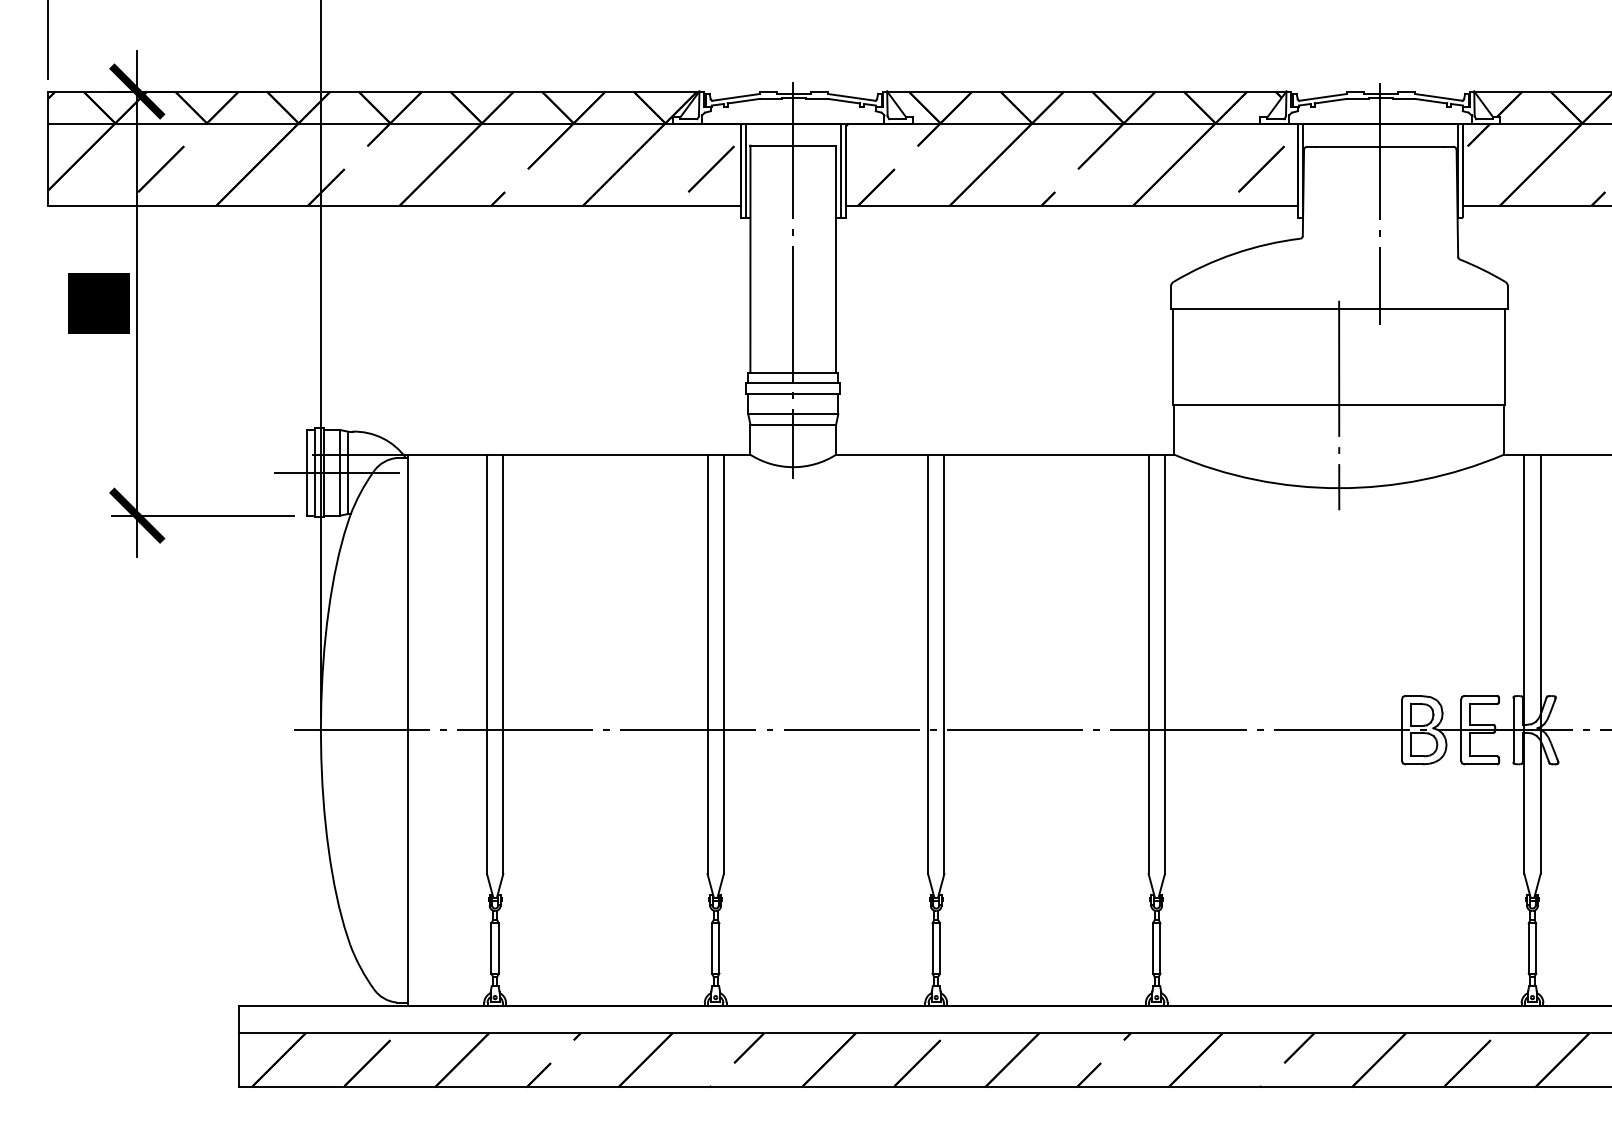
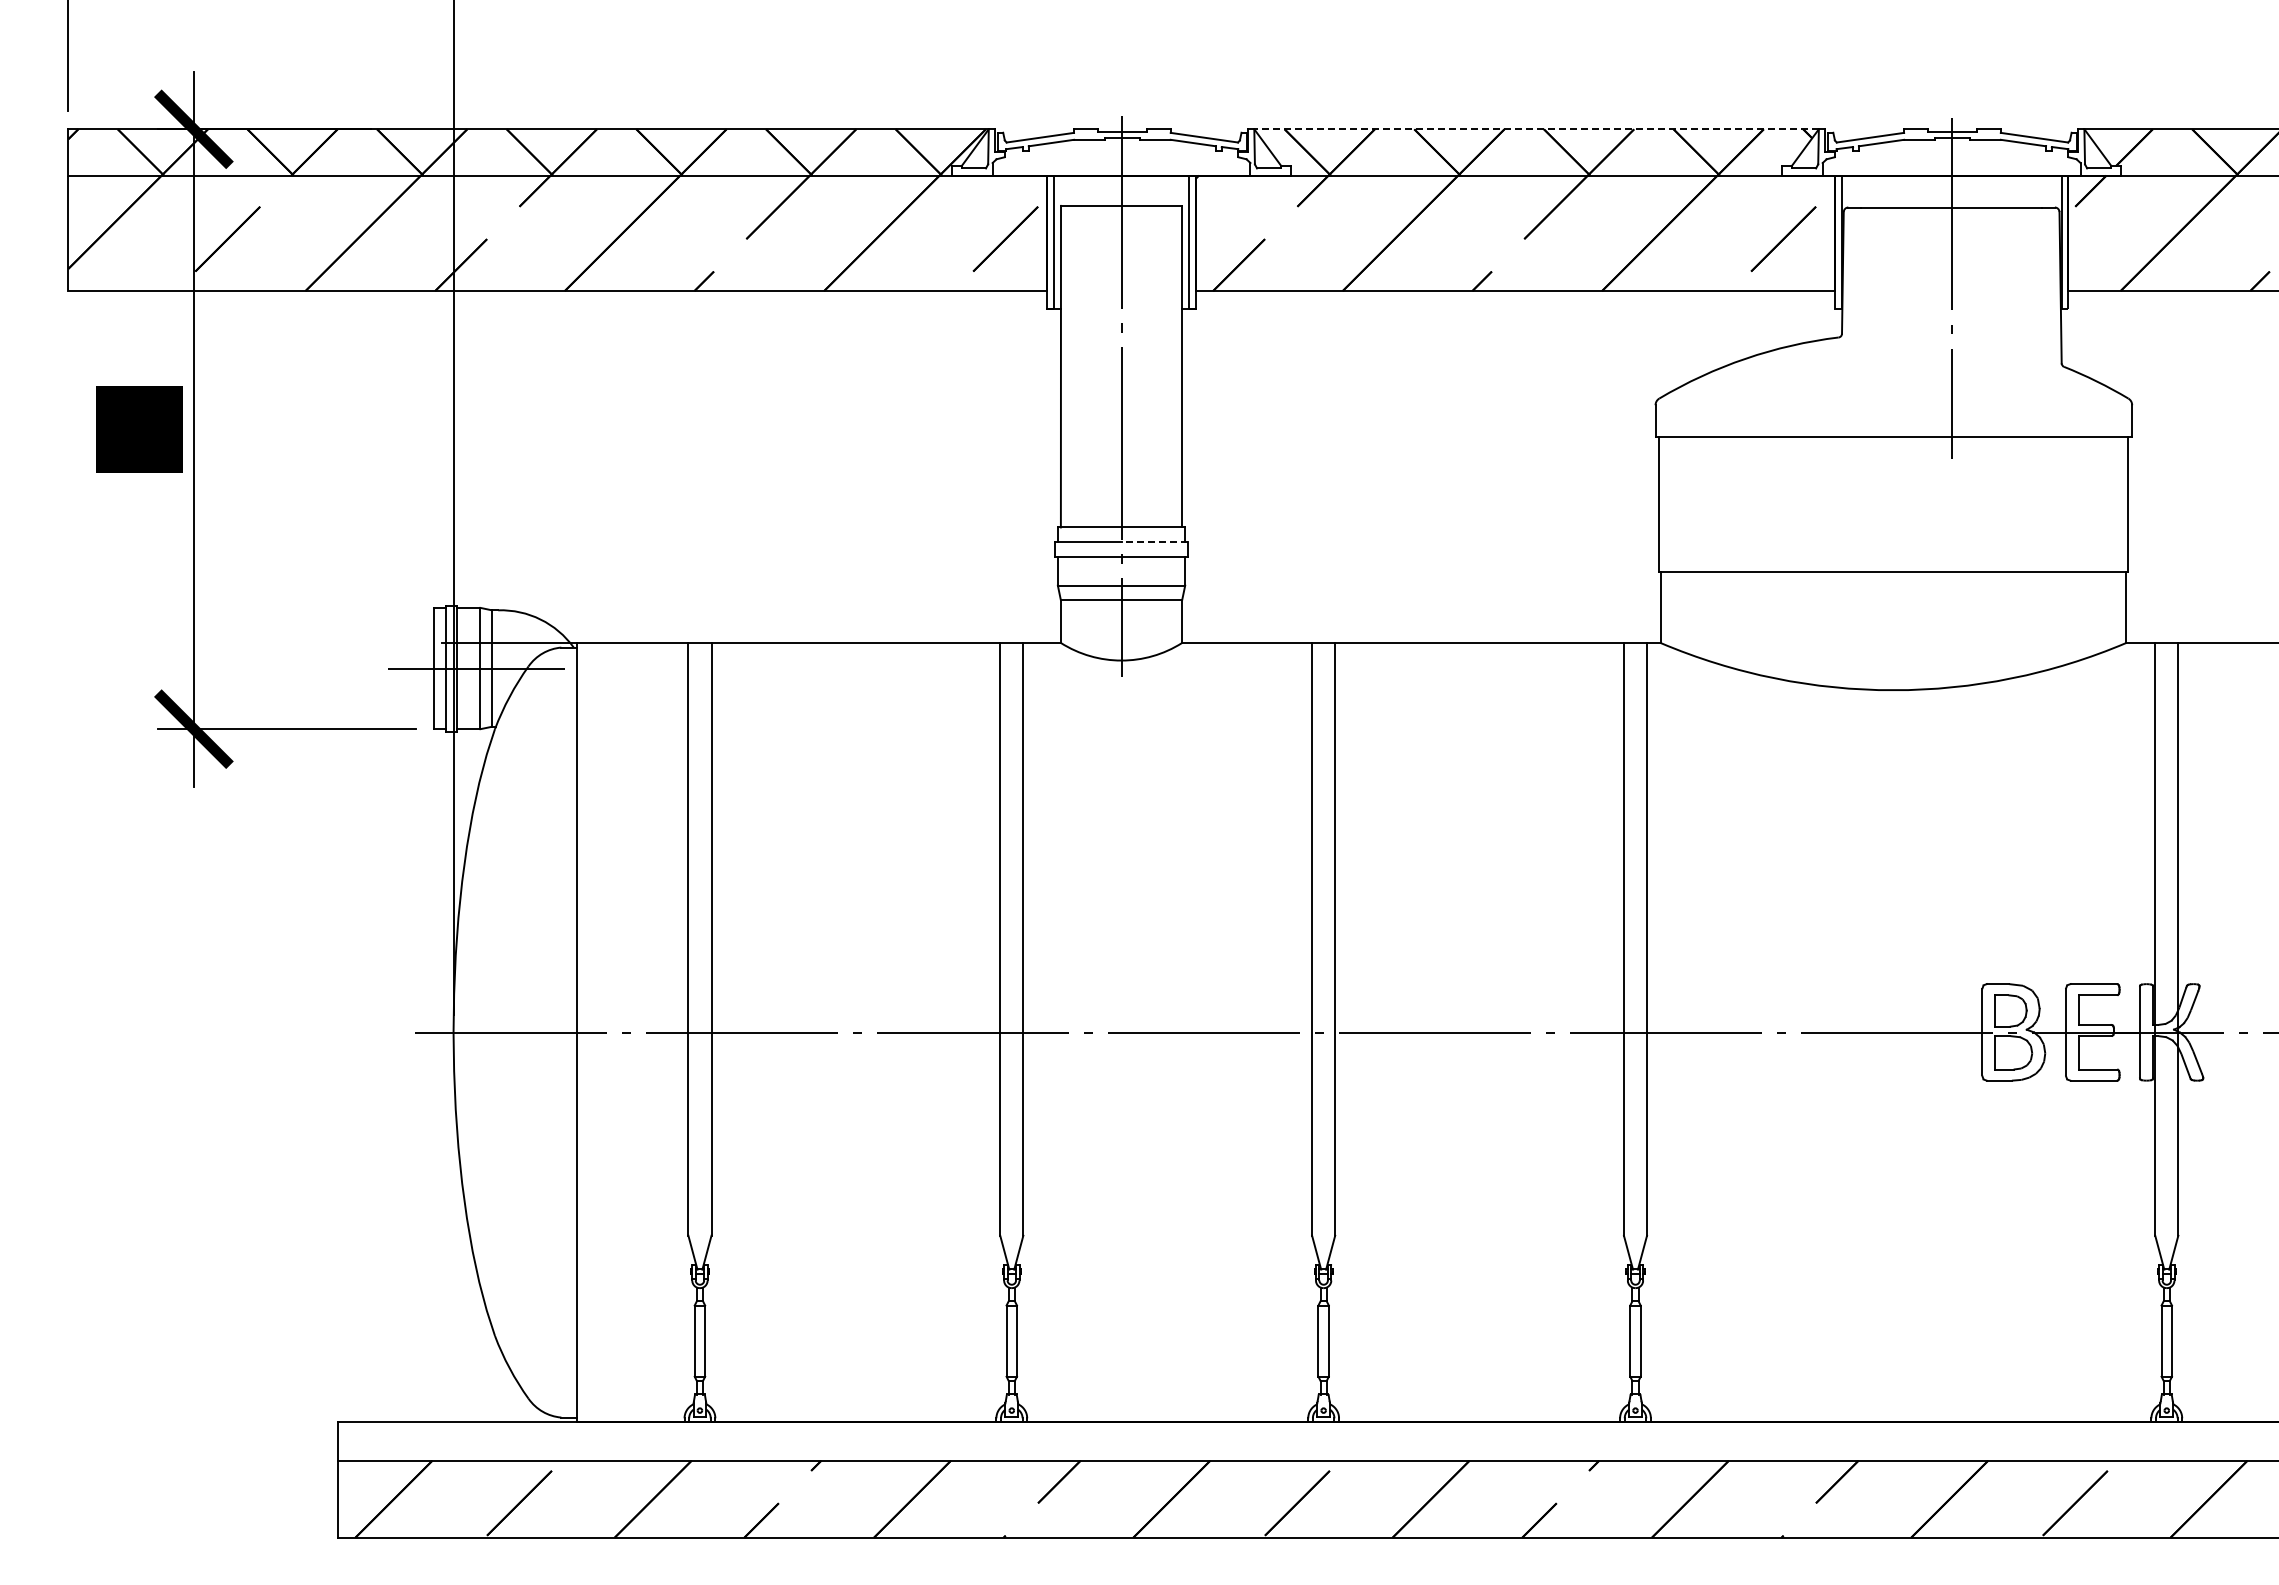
line: (1086, 91) -> (1536, 129), solid -> dashed
line: (816, 382) -> (1154, 541), solid -> dashed
line: (1339, 405) -> (1893, 573), removed

